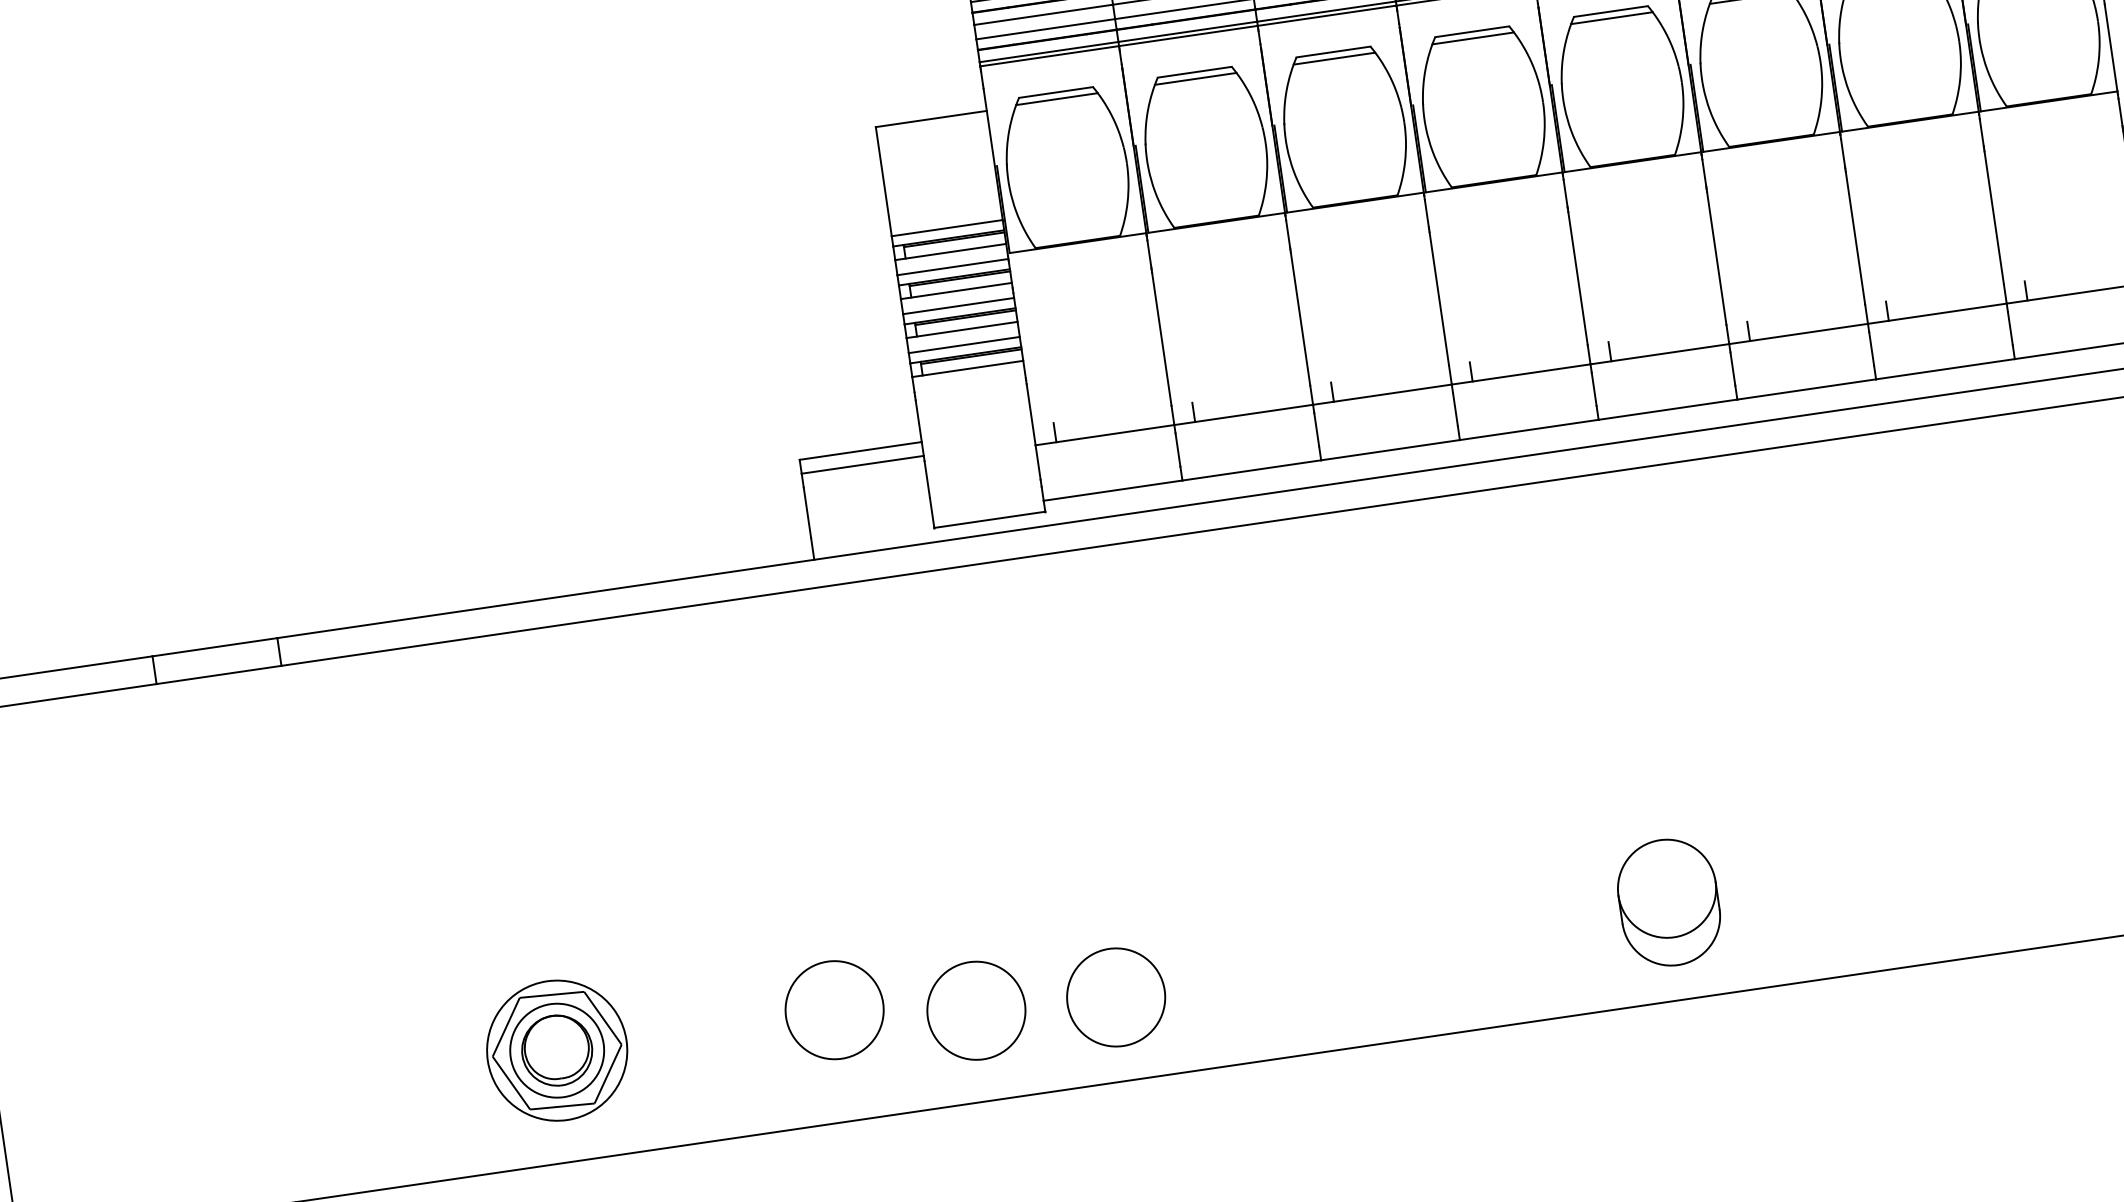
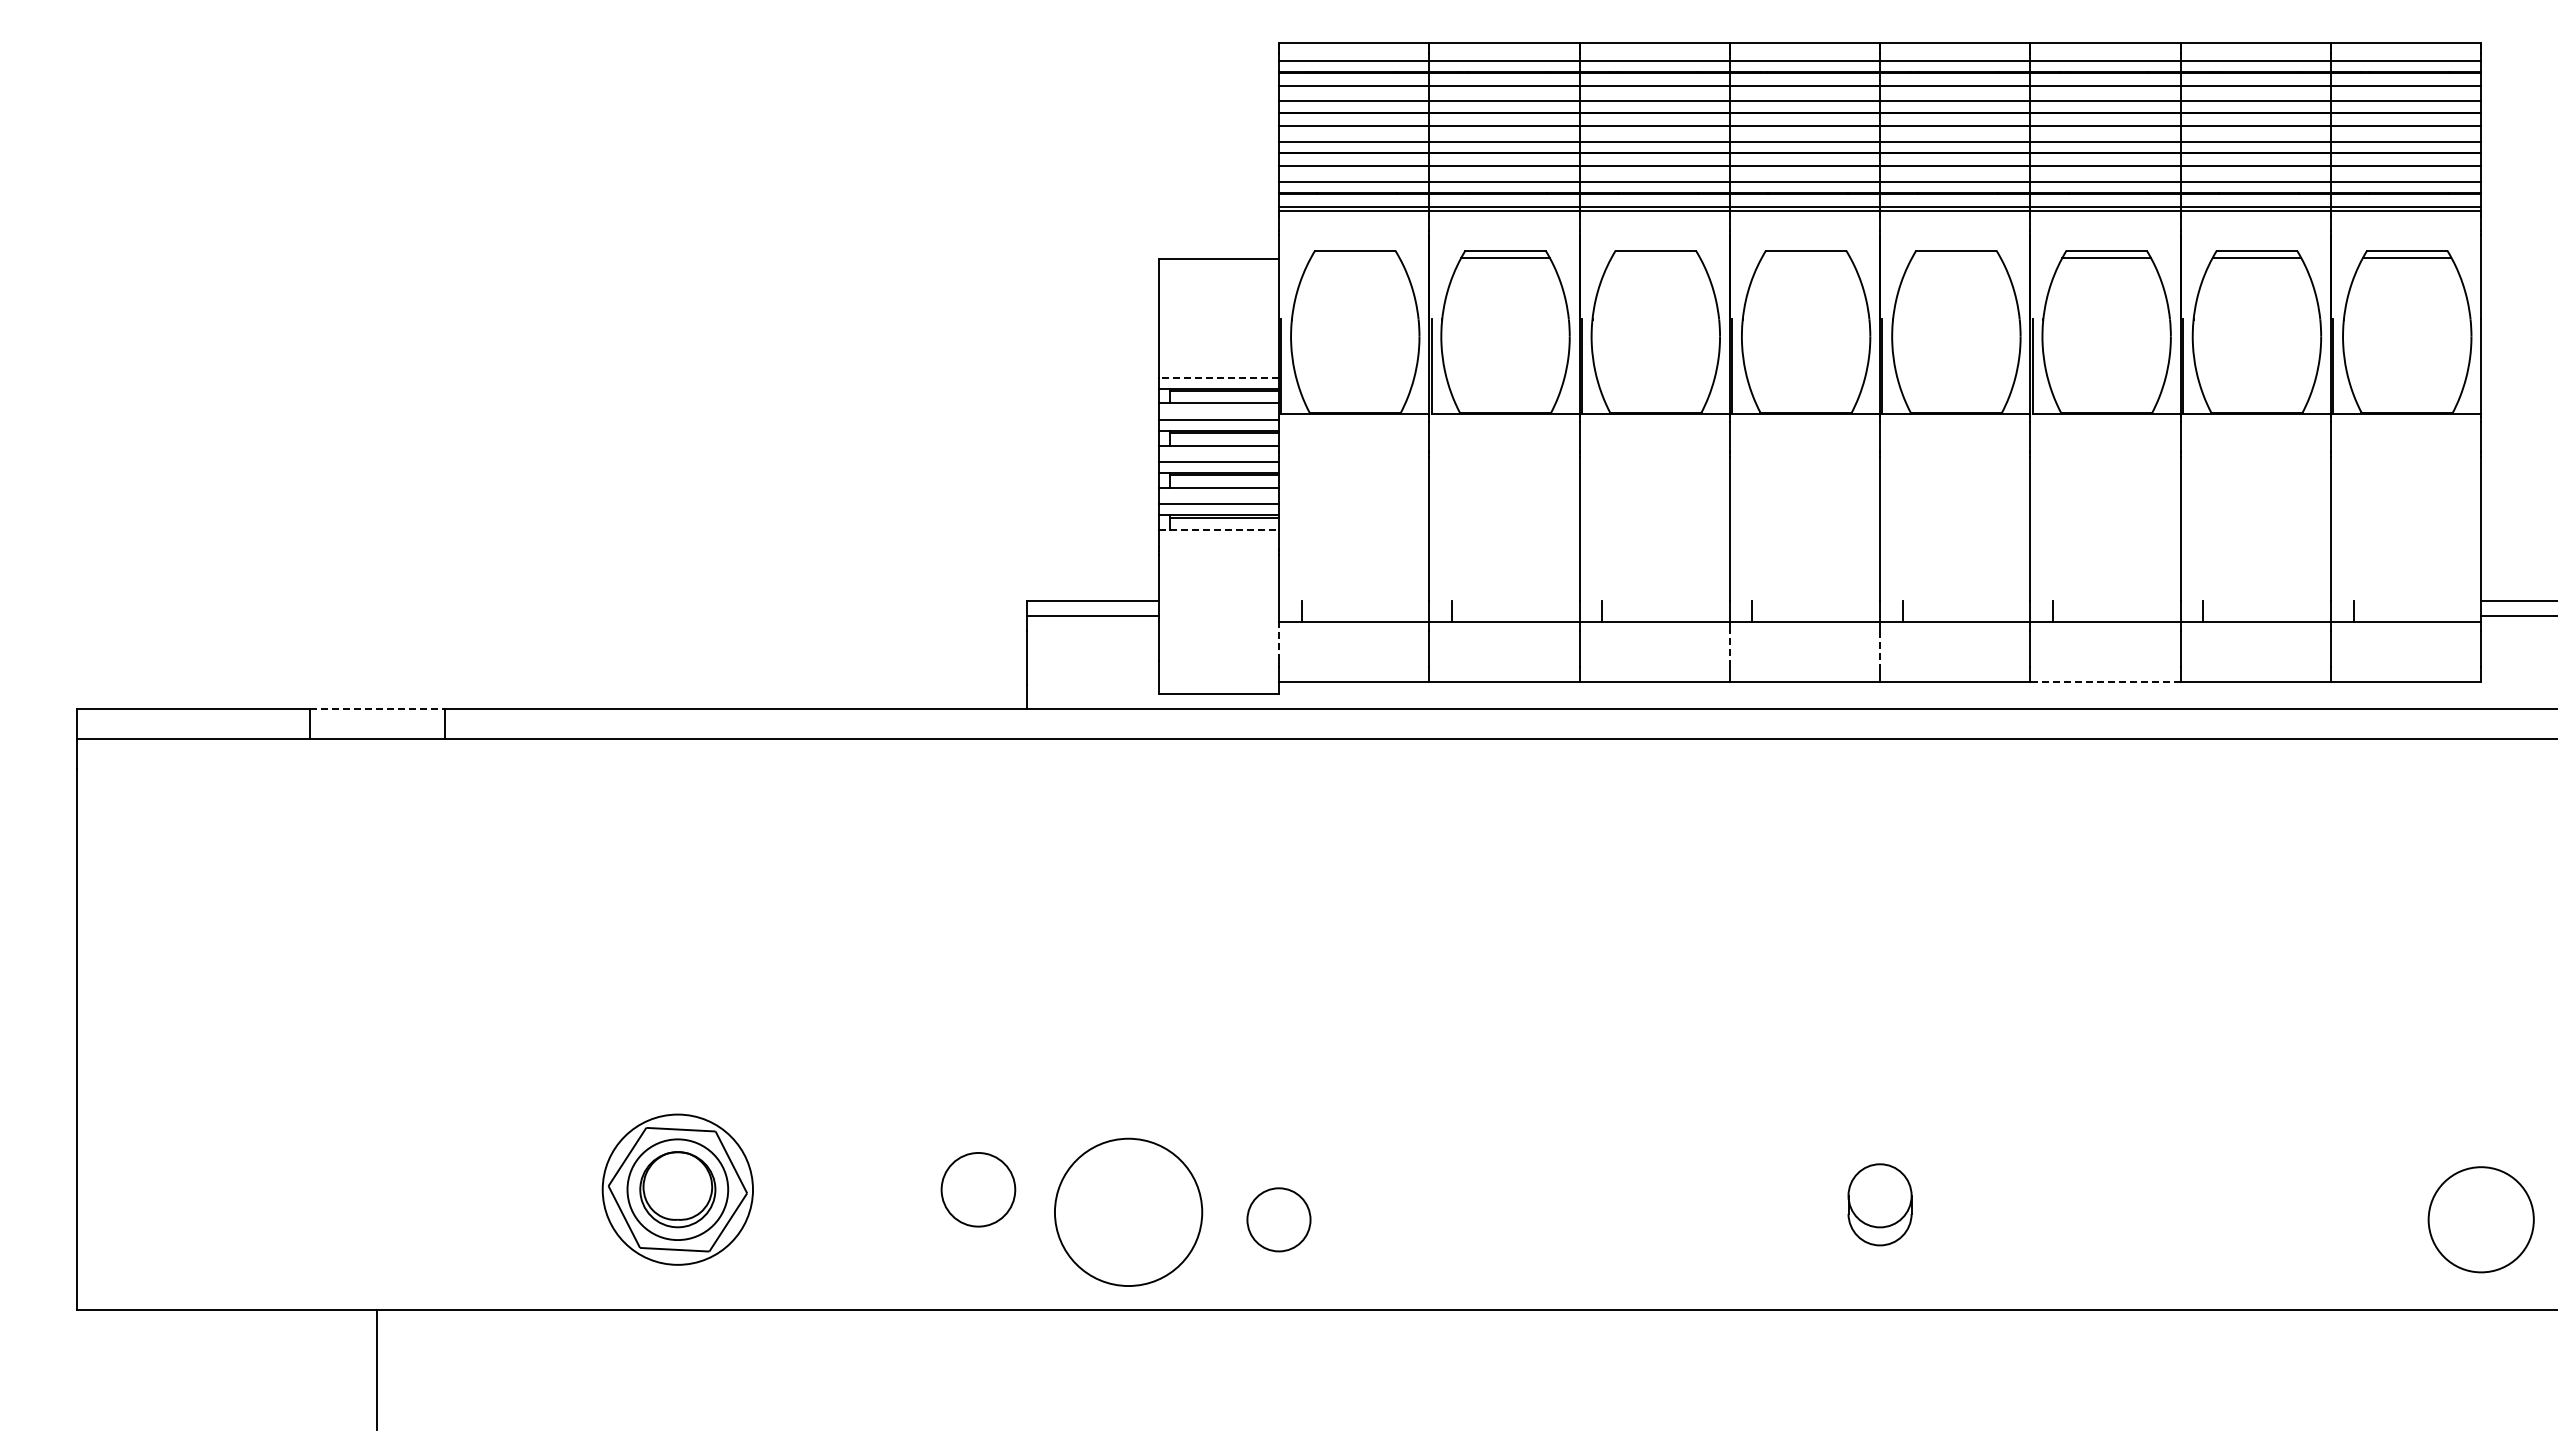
line: (1612, 17) -> (1956, 257), removed
line: (1472, 38) -> (1805, 257), removed
line: (1334, 58) -> (1655, 257), removed
line: (1057, 98) -> (1355, 257), removed
line: (946, 228) -> (1218, 377), solid -> dashed
line: (968, 369) -> (1219, 530), solid -> dashed
line: (1806, 389) -> (2105, 681), solid -> dashed
line: (1594, 390) -> (1880, 649), solid -> dashed
line: (1455, 409) -> (1729, 648), solid -> dashed
line: (1037, 462) -> (1278, 640), solid -> dashed
line: (215, 646) -> (377, 708), solid -> dashed
part: (1668, 902) -> (1879, 1204), size x0.6
circle: (1115, 997) -> (1278, 1219), size x0.6
circle: (834, 1009) -> (978, 1189), size x0.7
circle: (976, 1010) -> (1128, 1211), size x1.4

